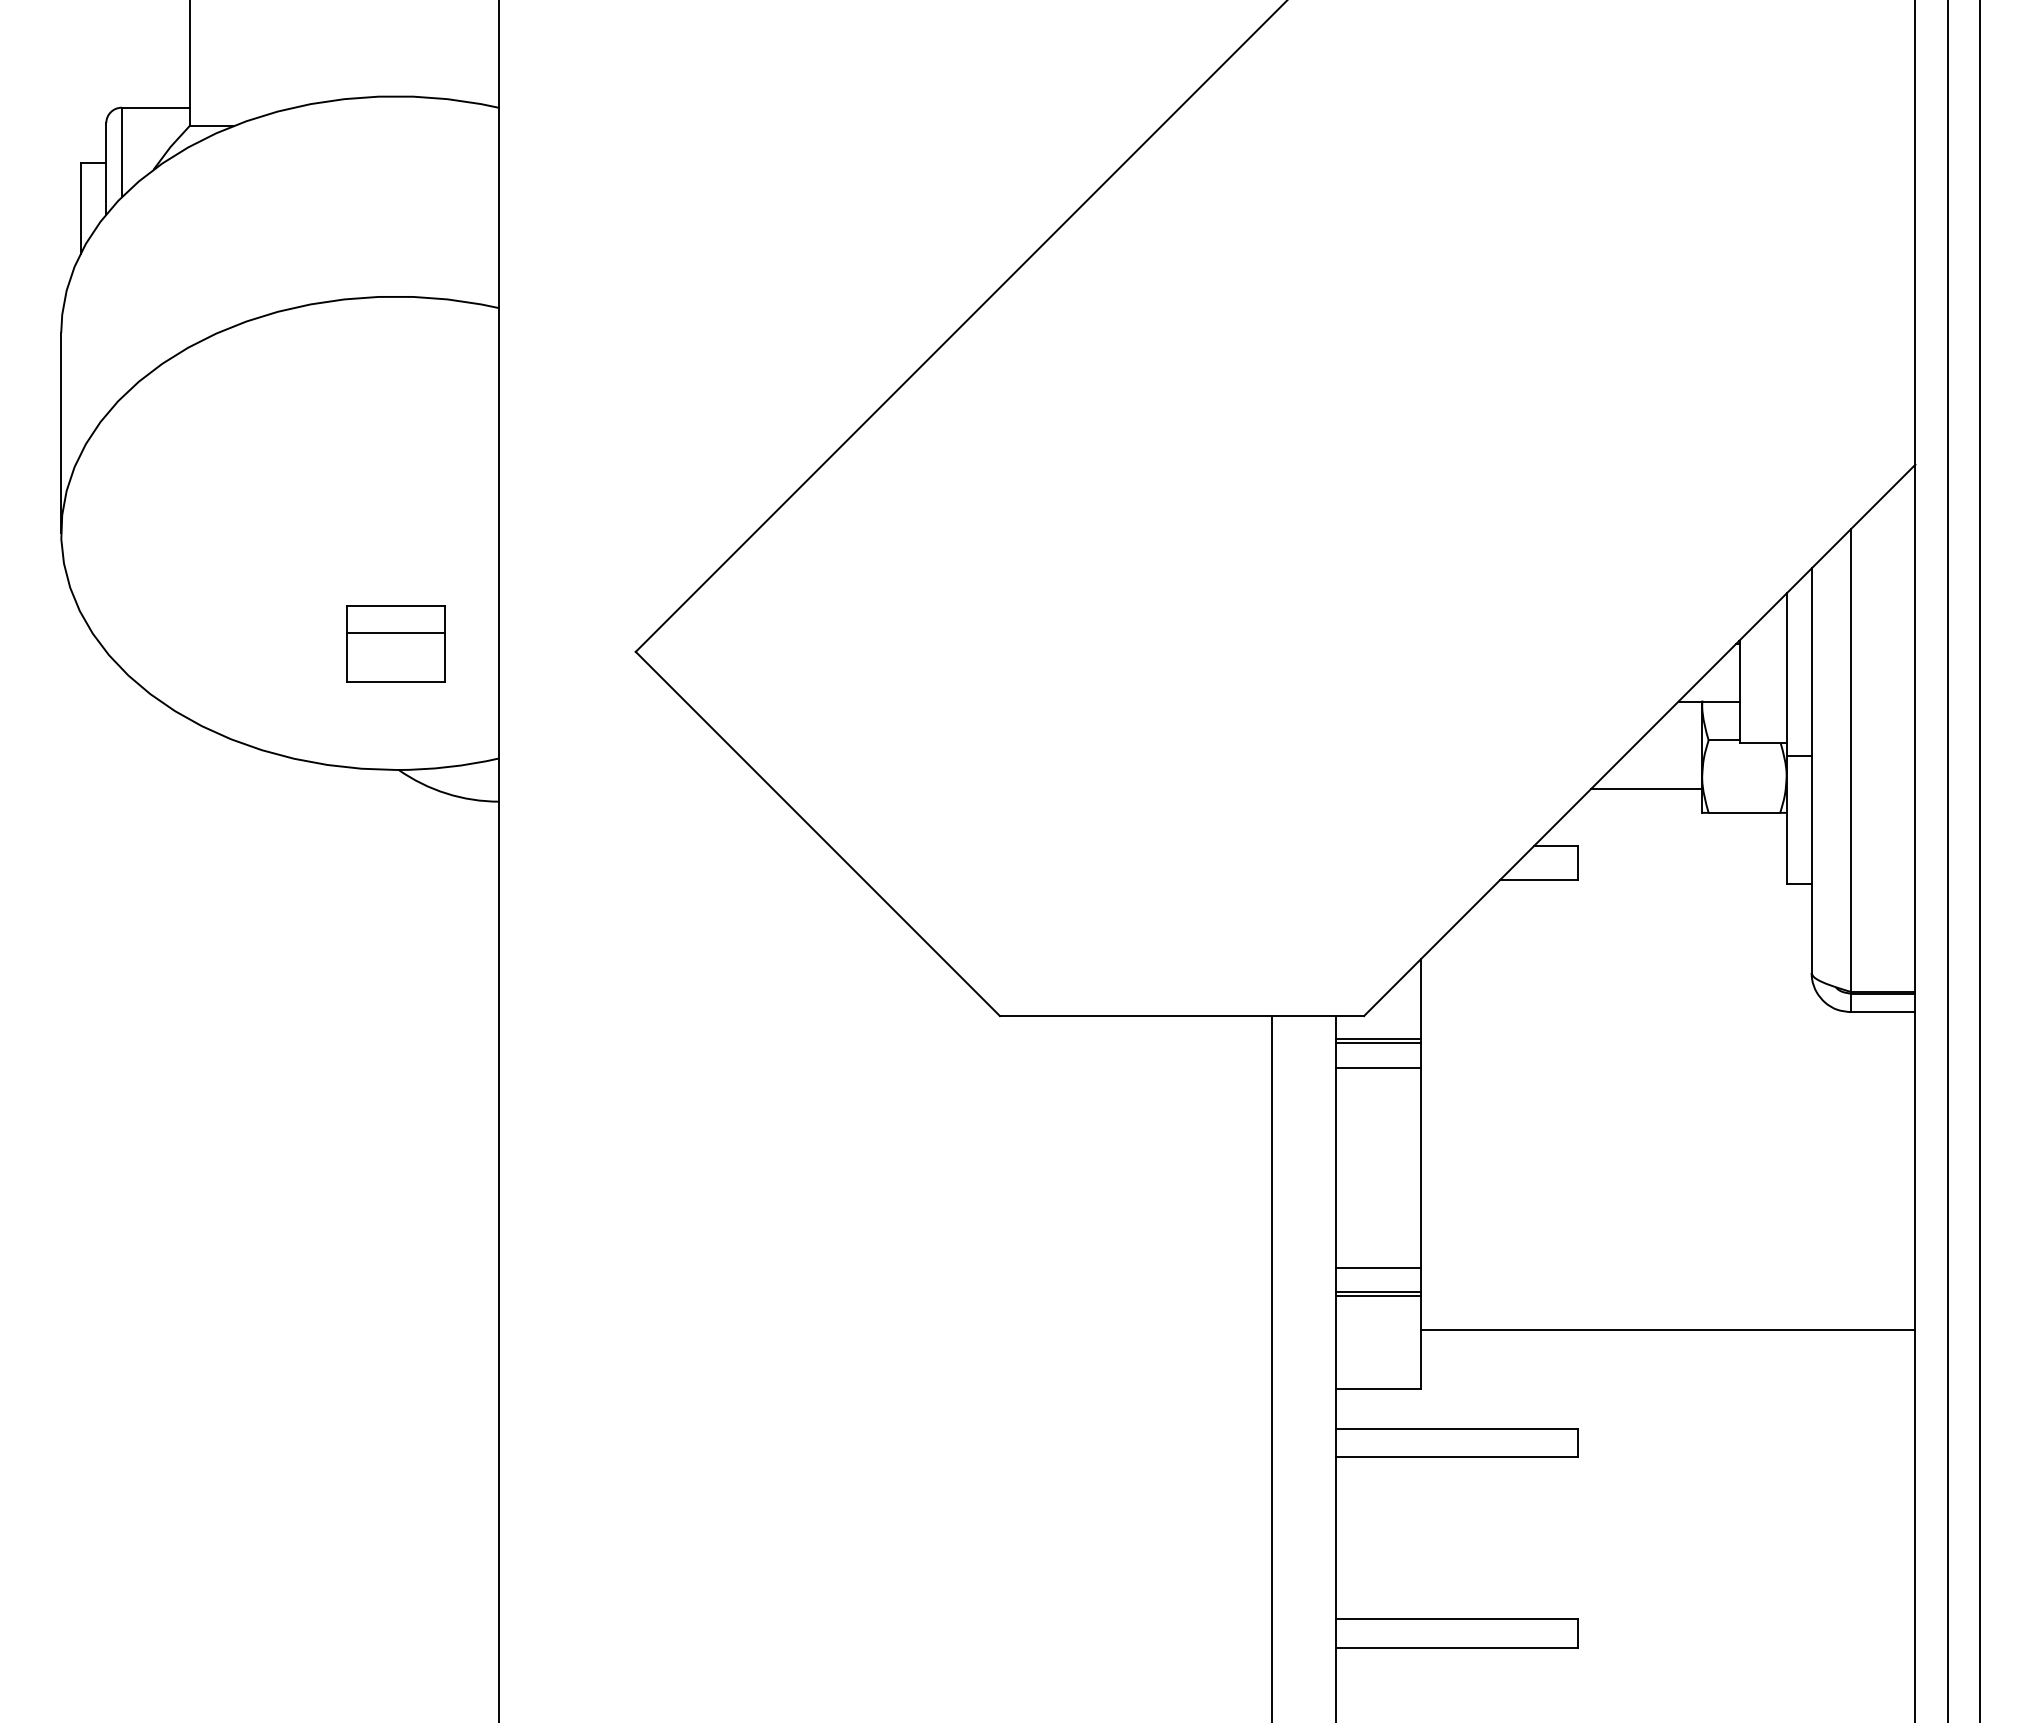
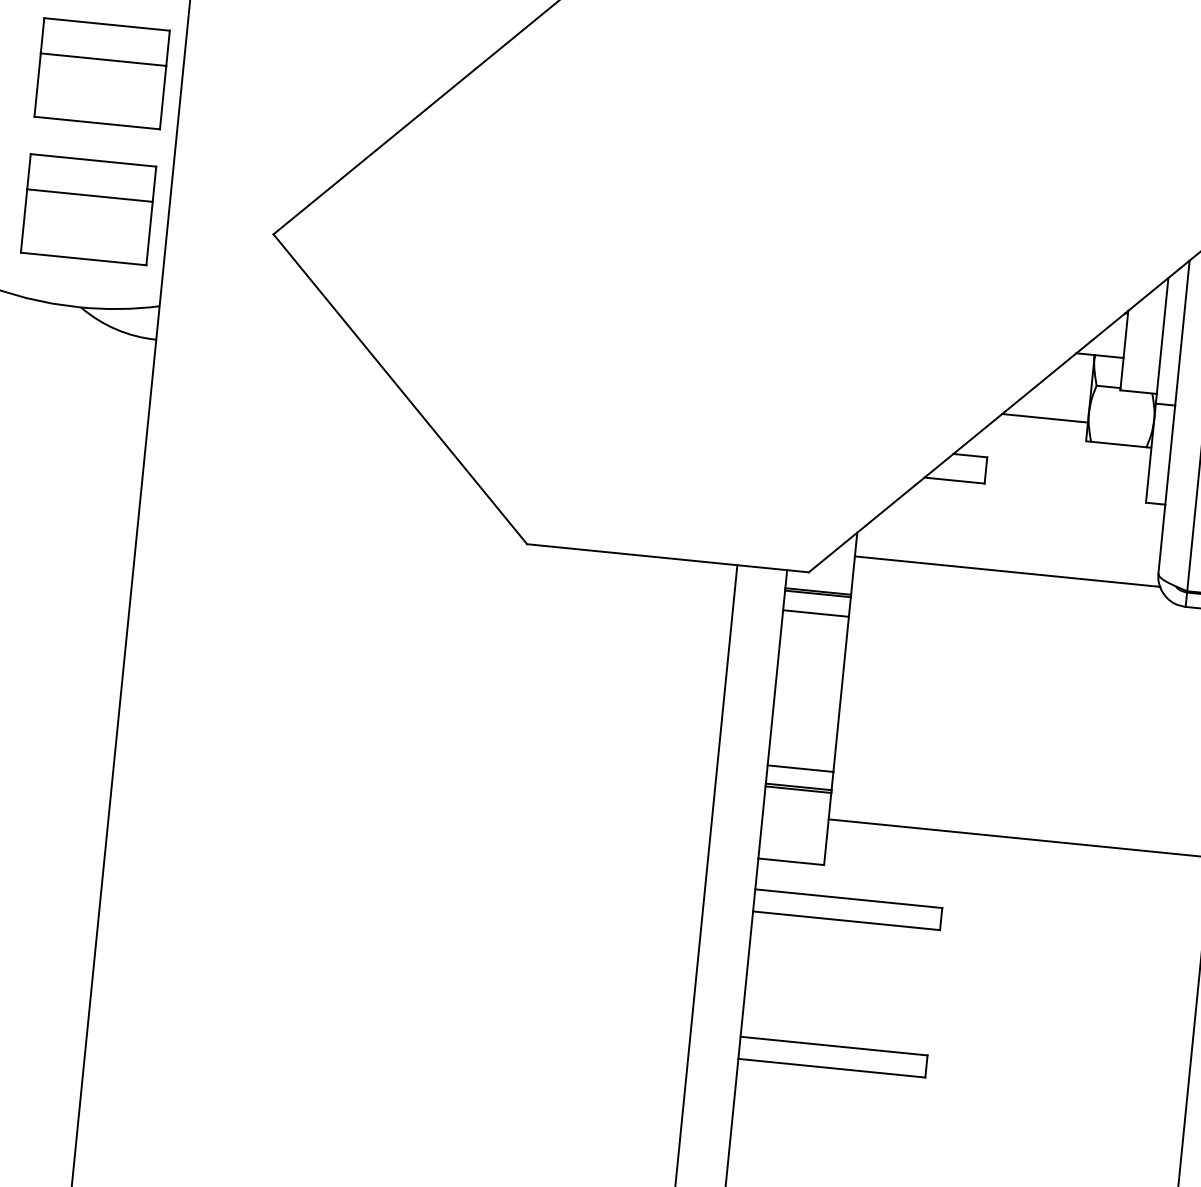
part: (395, 467) -> (101, 73), added
part: (395, 643) -> (88, 209), size x1.67
line: (1618, 989) -> (1007, 571), added

